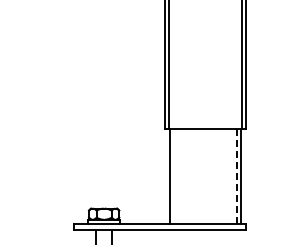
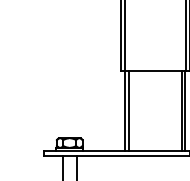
line: (173, 175) -> (128, 110), added
line: (236, 176) -> (181, 111), dashed -> solid

